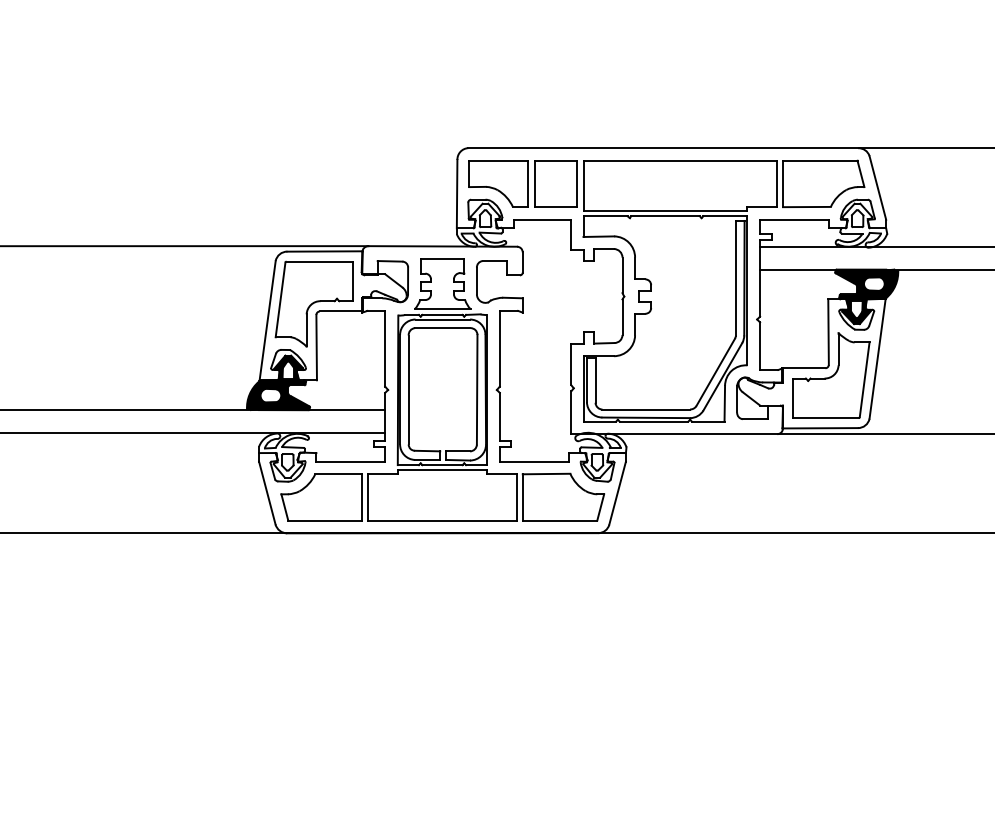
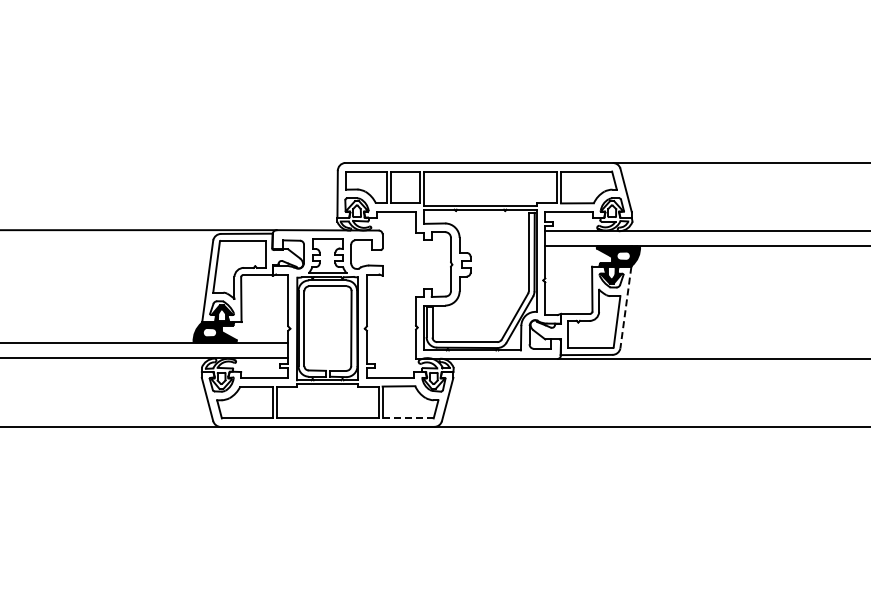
line: (876, 360) -> (625, 308), solid -> dashed
line: (560, 520) -> (408, 418), solid -> dashed

